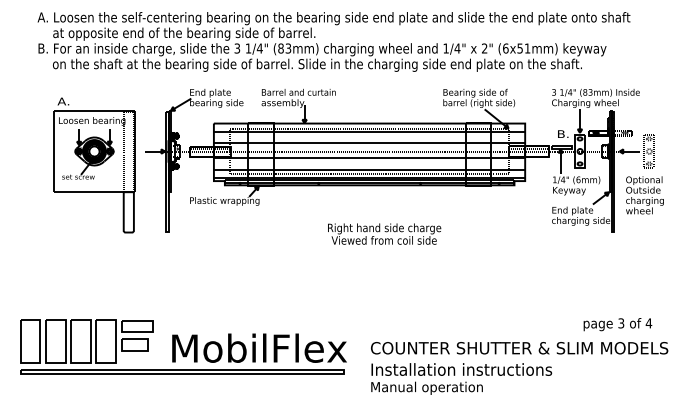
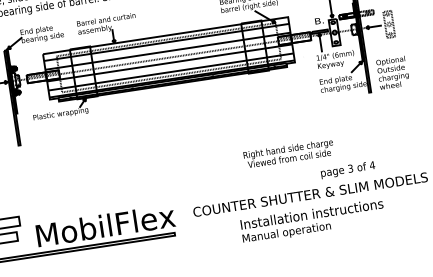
text: (644, 195) -> (392, 73), moved
text: (384, 233) -> (288, 153), moved
text: (617, 324) -> (347, 169), moved
text: (461, 378) -> (312, 221), moved

